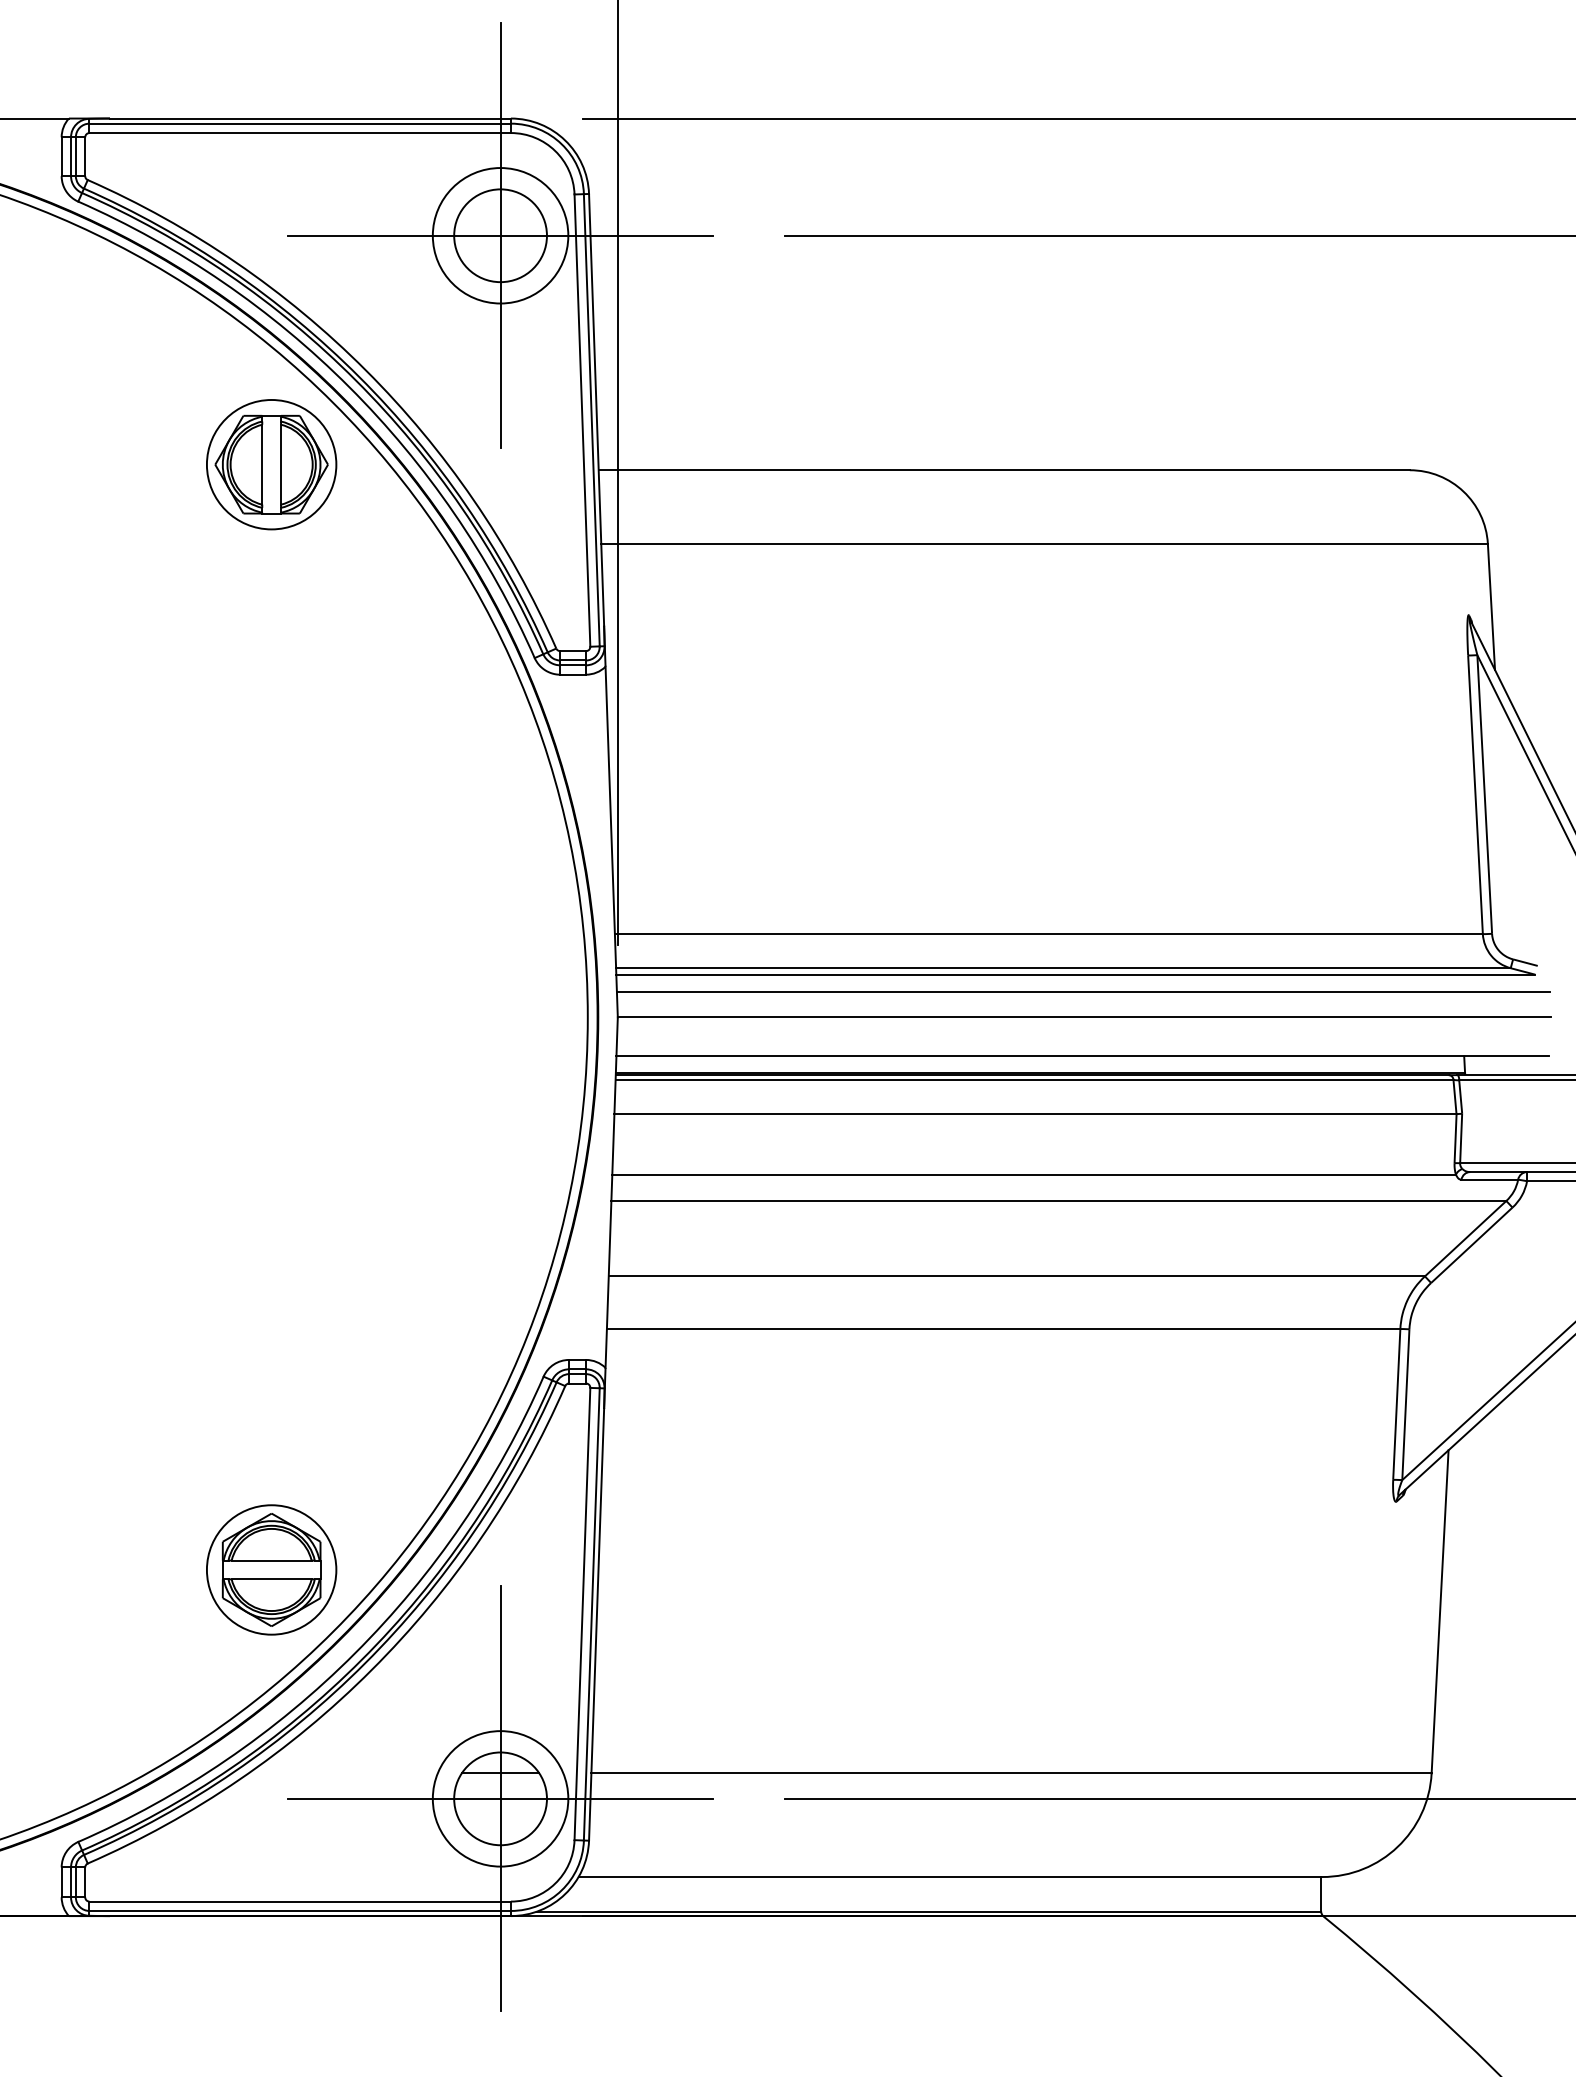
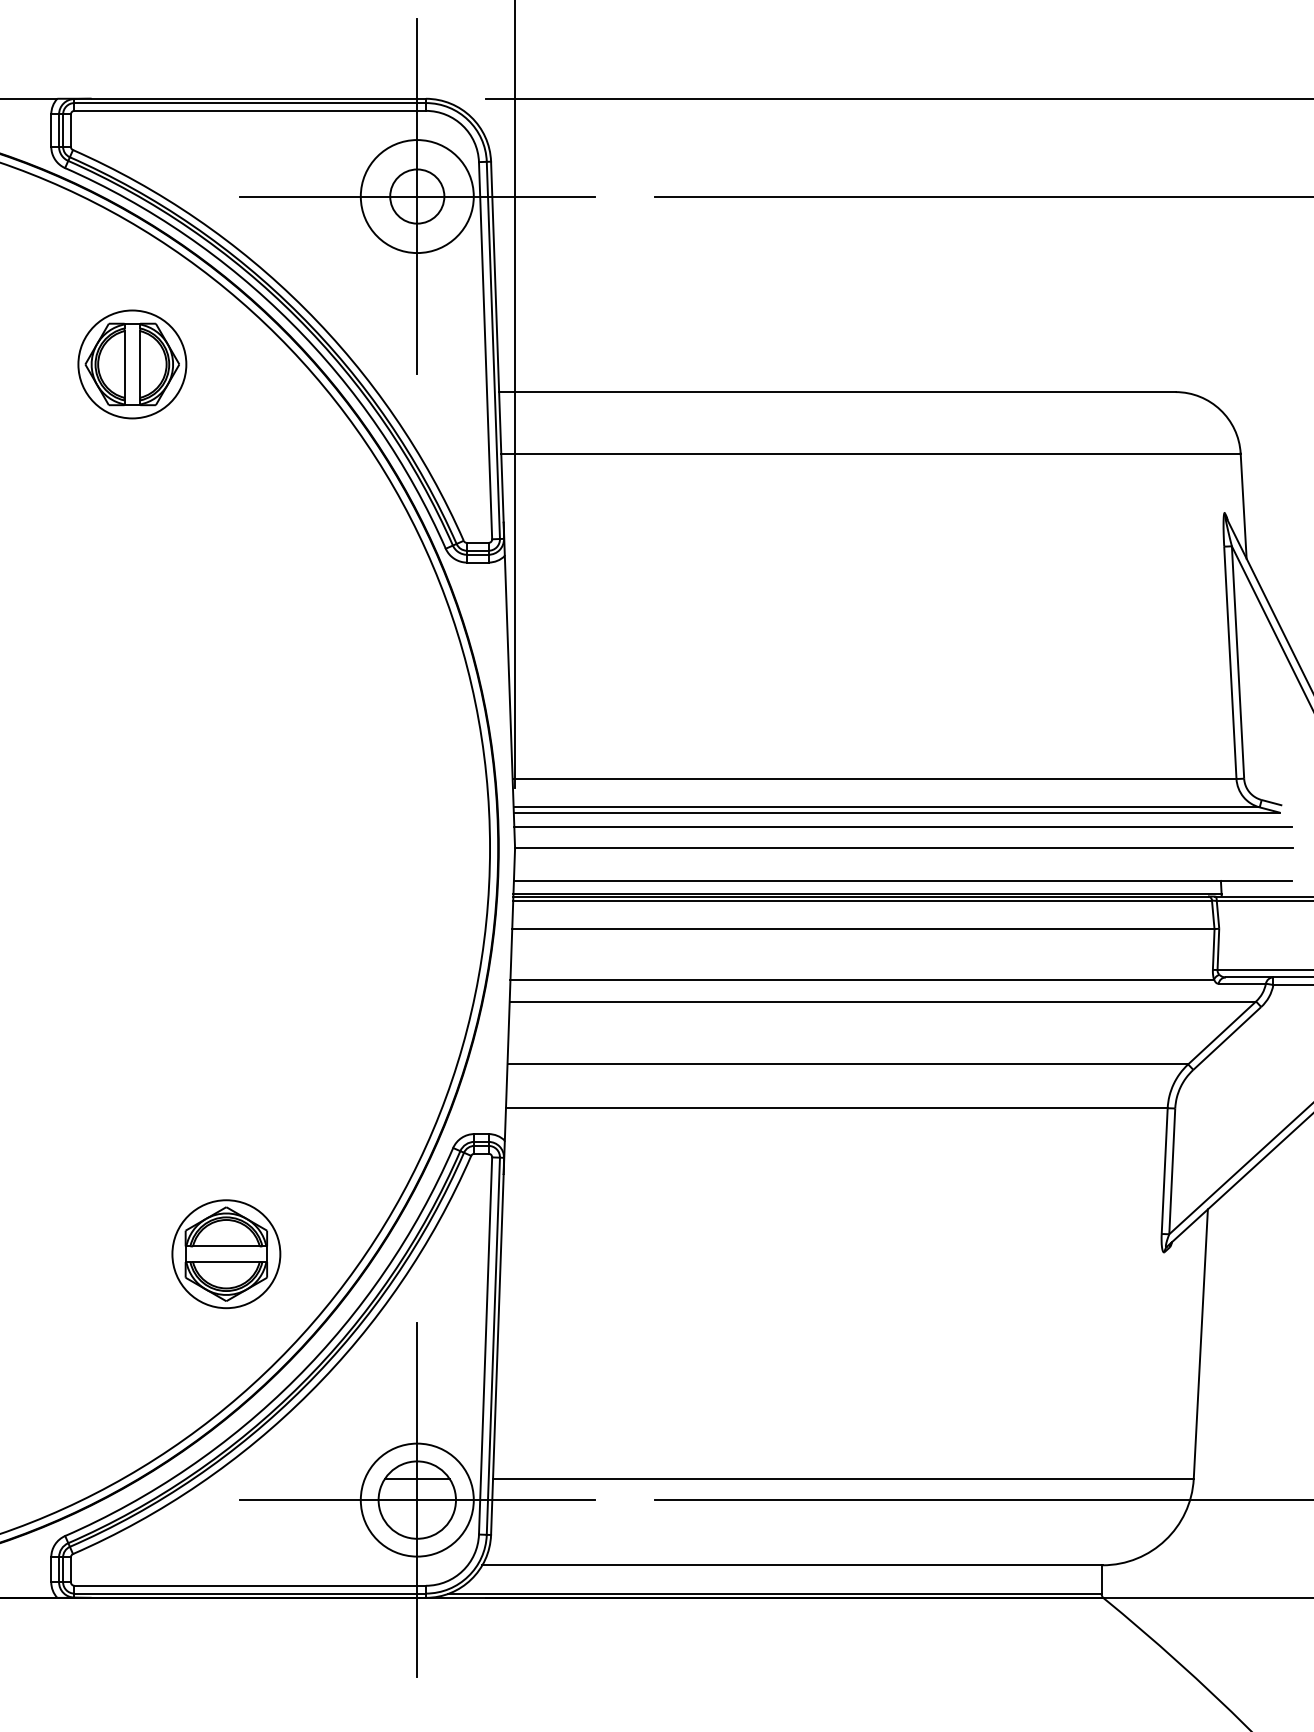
circle: (500, 235) -> (417, 196), size x0.7
part: (271, 464) -> (132, 364), moved
part: (271, 1570) -> (226, 1254), moved

